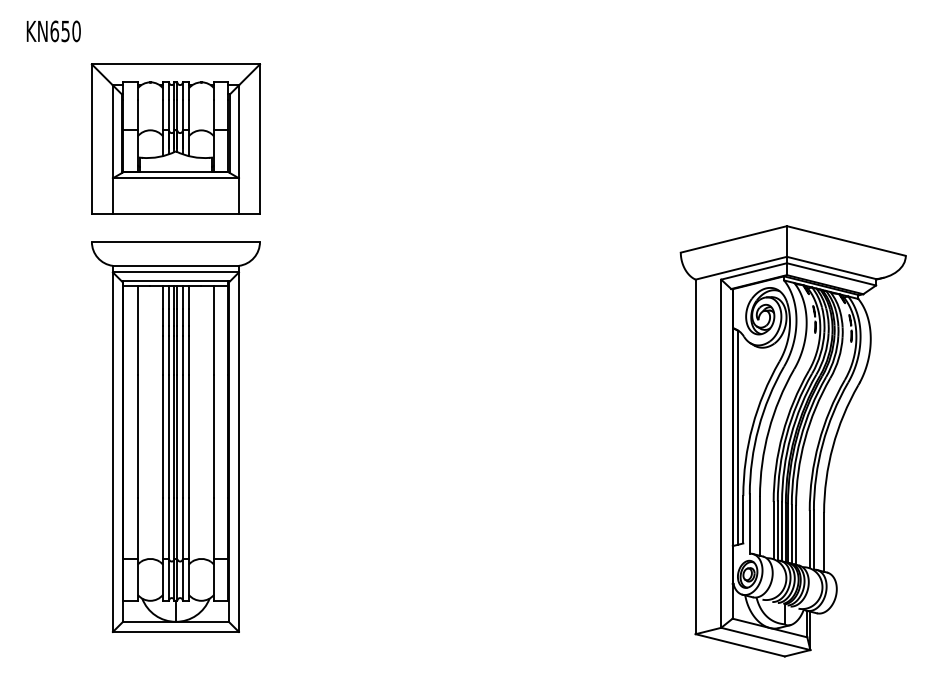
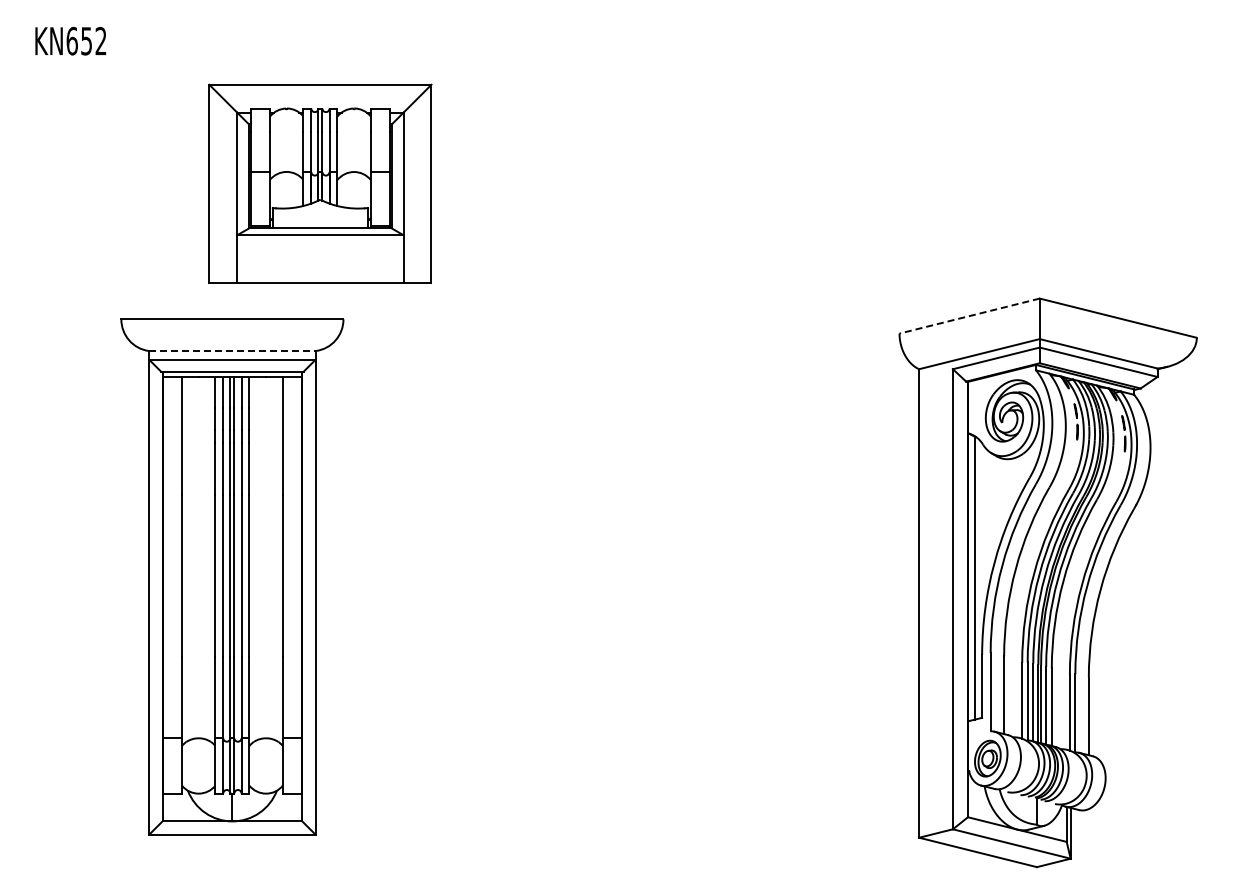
text: (76, 31) -> (100, 41), KN650 -> KN652
part: (176, 139) -> (320, 183), moved
line: (733, 239) -> (969, 316), solid -> dashed
line: (176, 265) -> (232, 350), solid -> dashed

